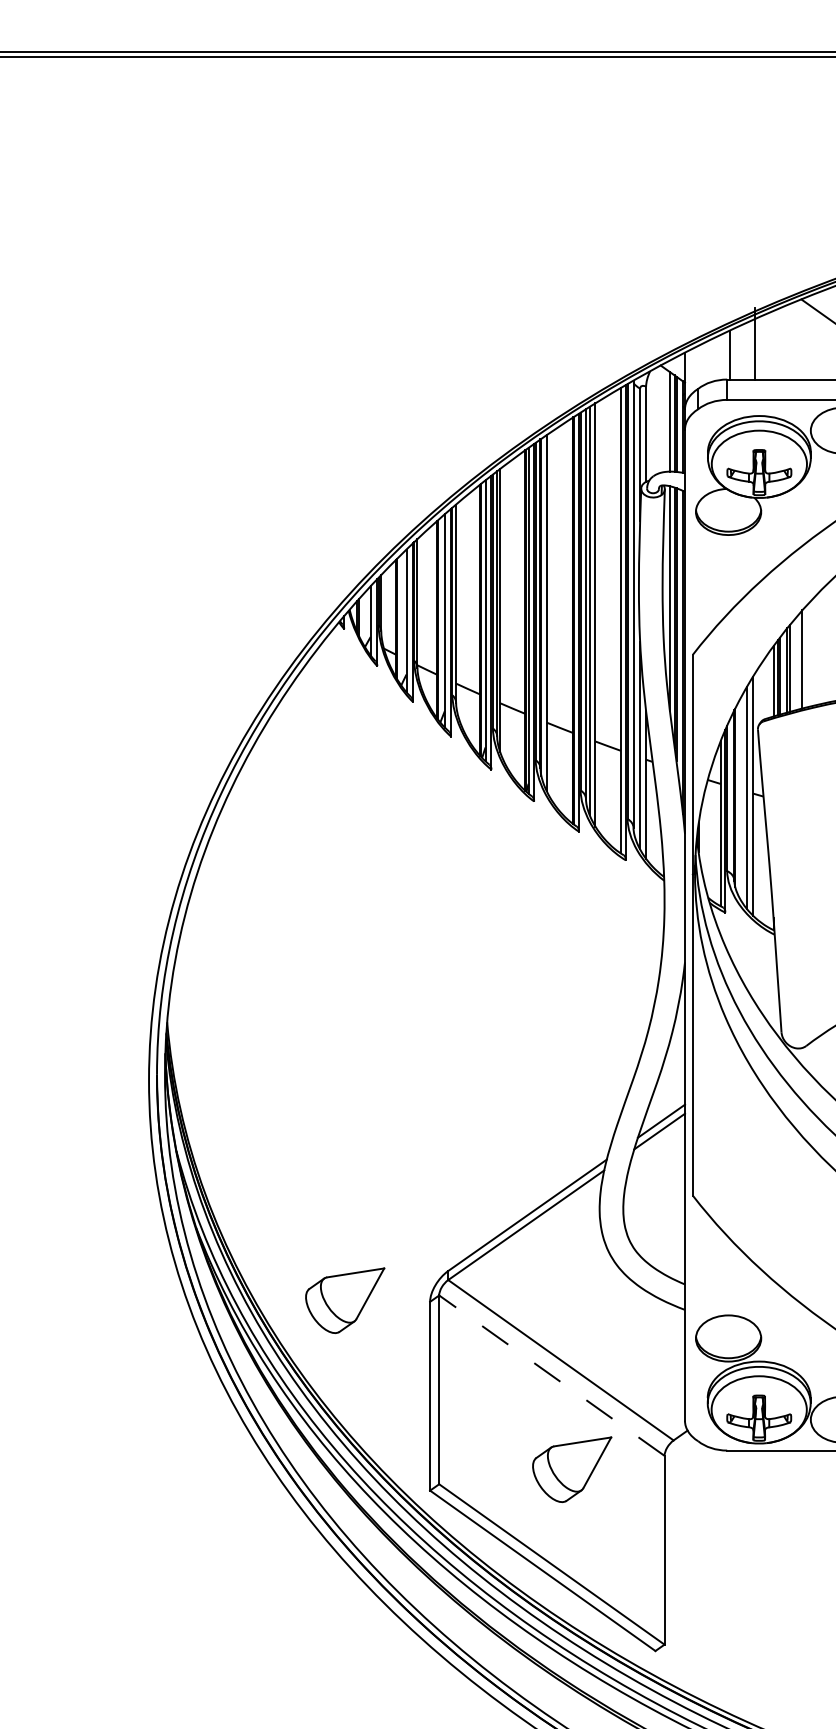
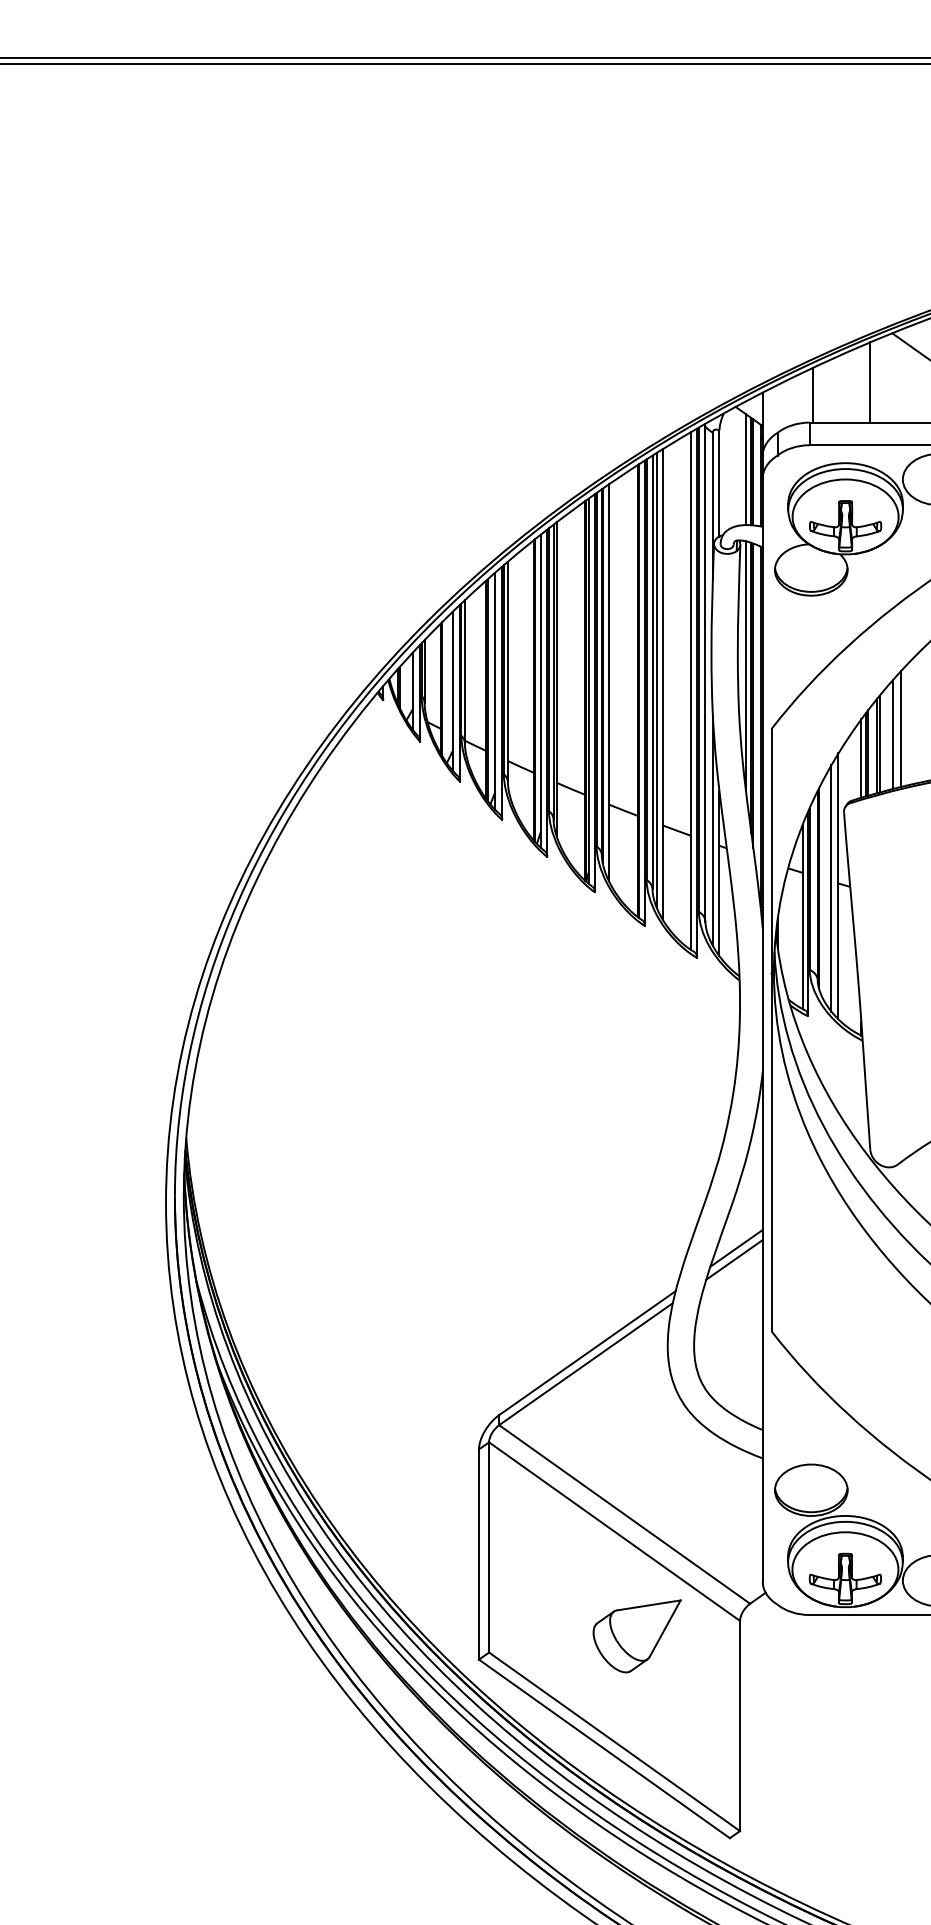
line: (754, 343) -> (870, 382), moved
line: (808, 654) -> (900, 728), added
part: (345, 1300) -> (384, 1447), removed
line: (551, 1375) -> (614, 1531), dashed -> solid

